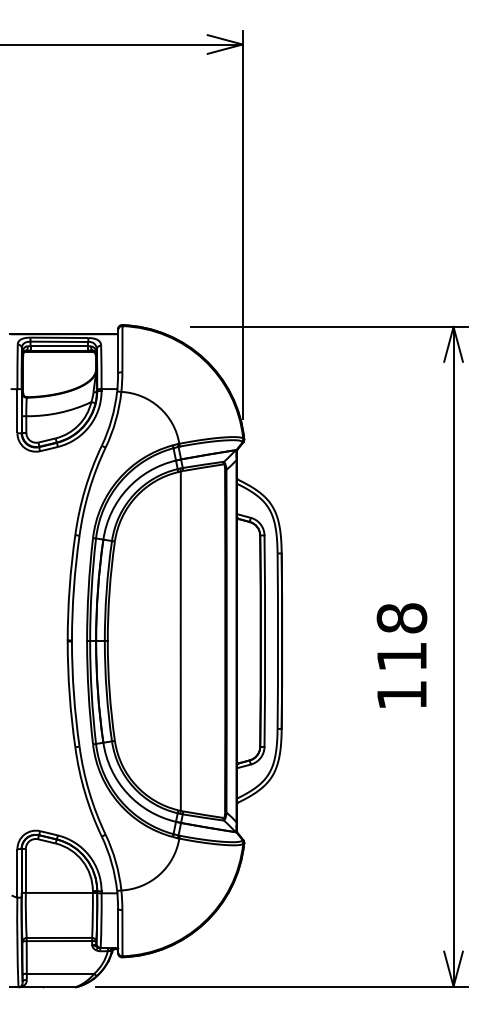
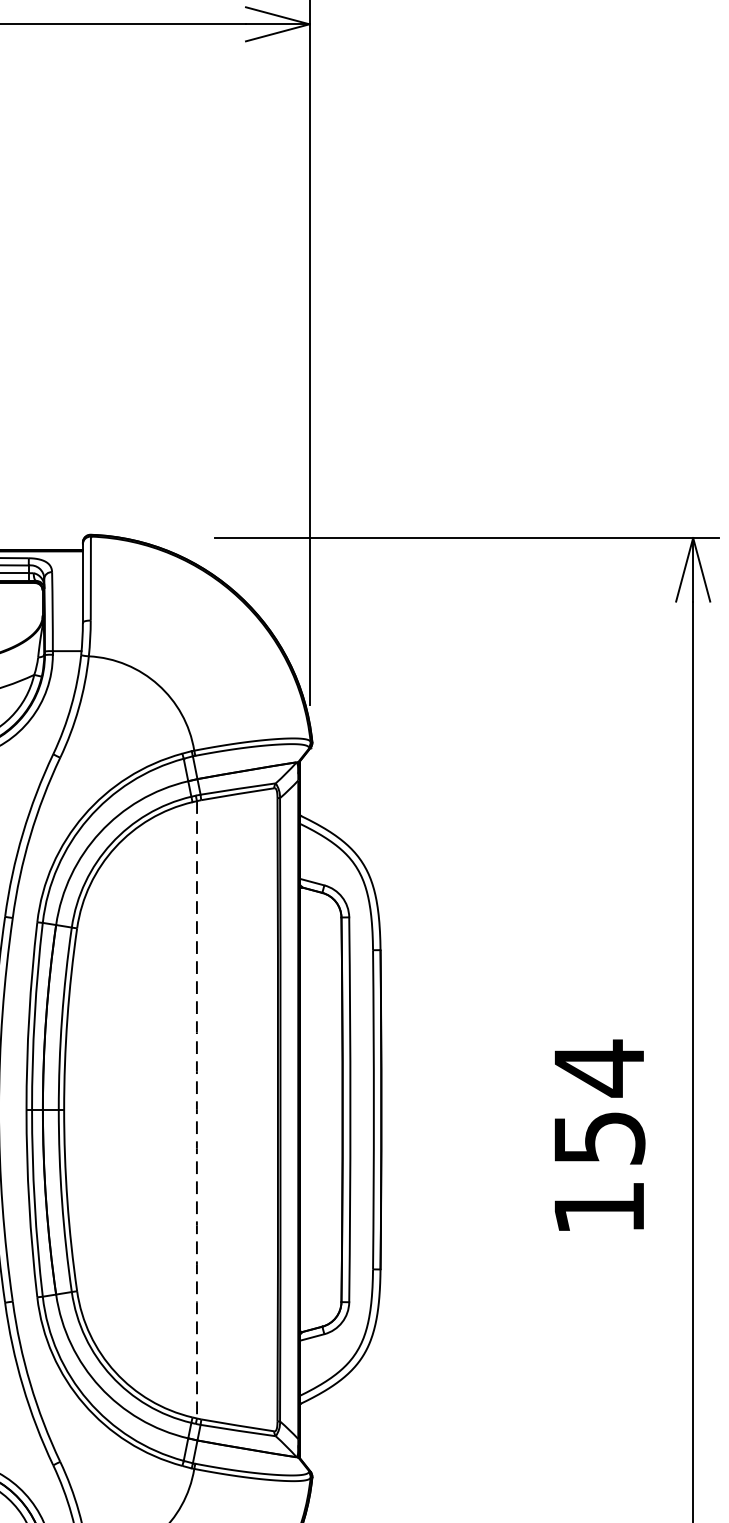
text: (401, 636) -> (598, 1101), 118 -> 154
arc: (180, 641) -> (196, 1110), solid -> dashed

